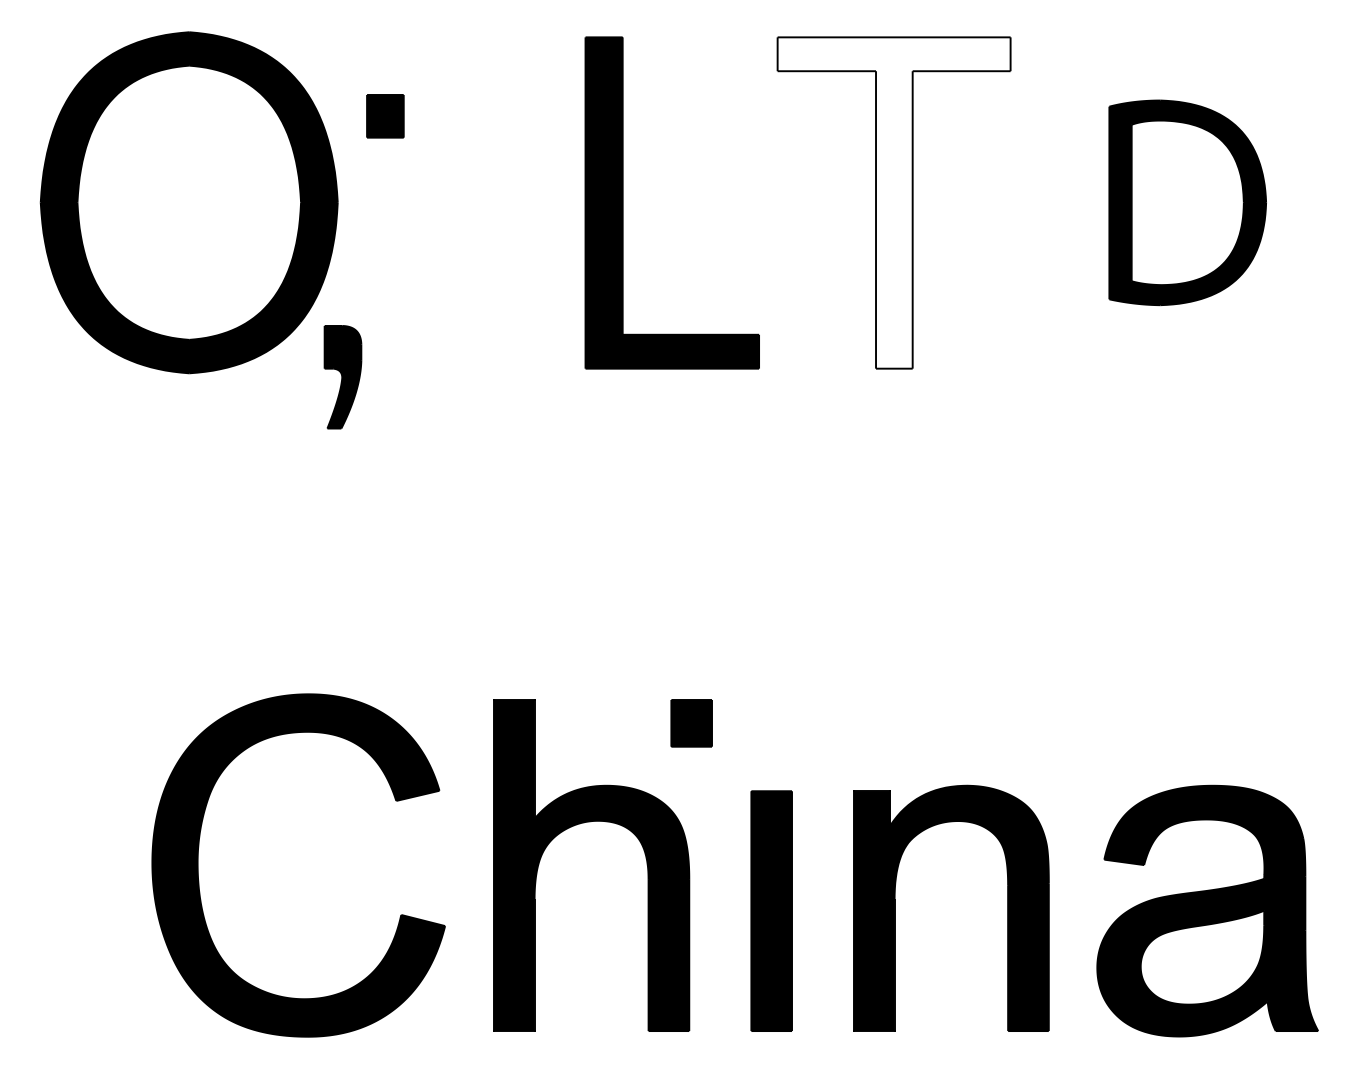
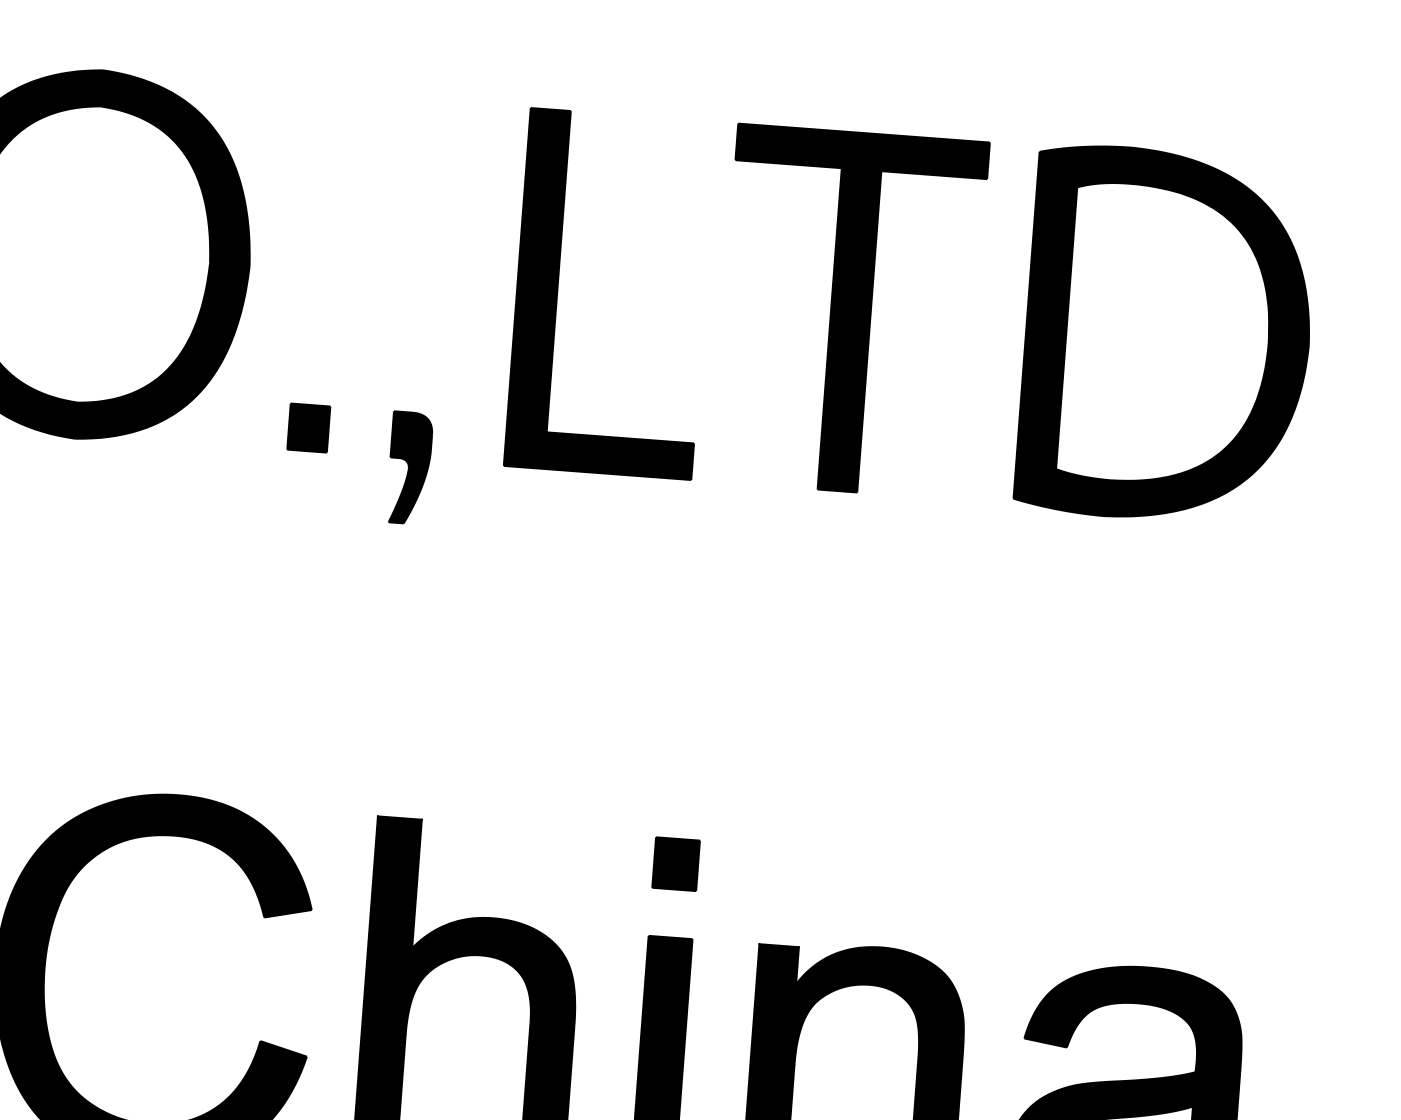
part: (385, 116) -> (308, 428), moved
fill: (893, 202) -> (849, 311), added
part: (1187, 202) -> (1167, 335), size x1.67
part: (342, 377) -> (409, 468), moved
part: (691, 723) -> (675, 864), moved

